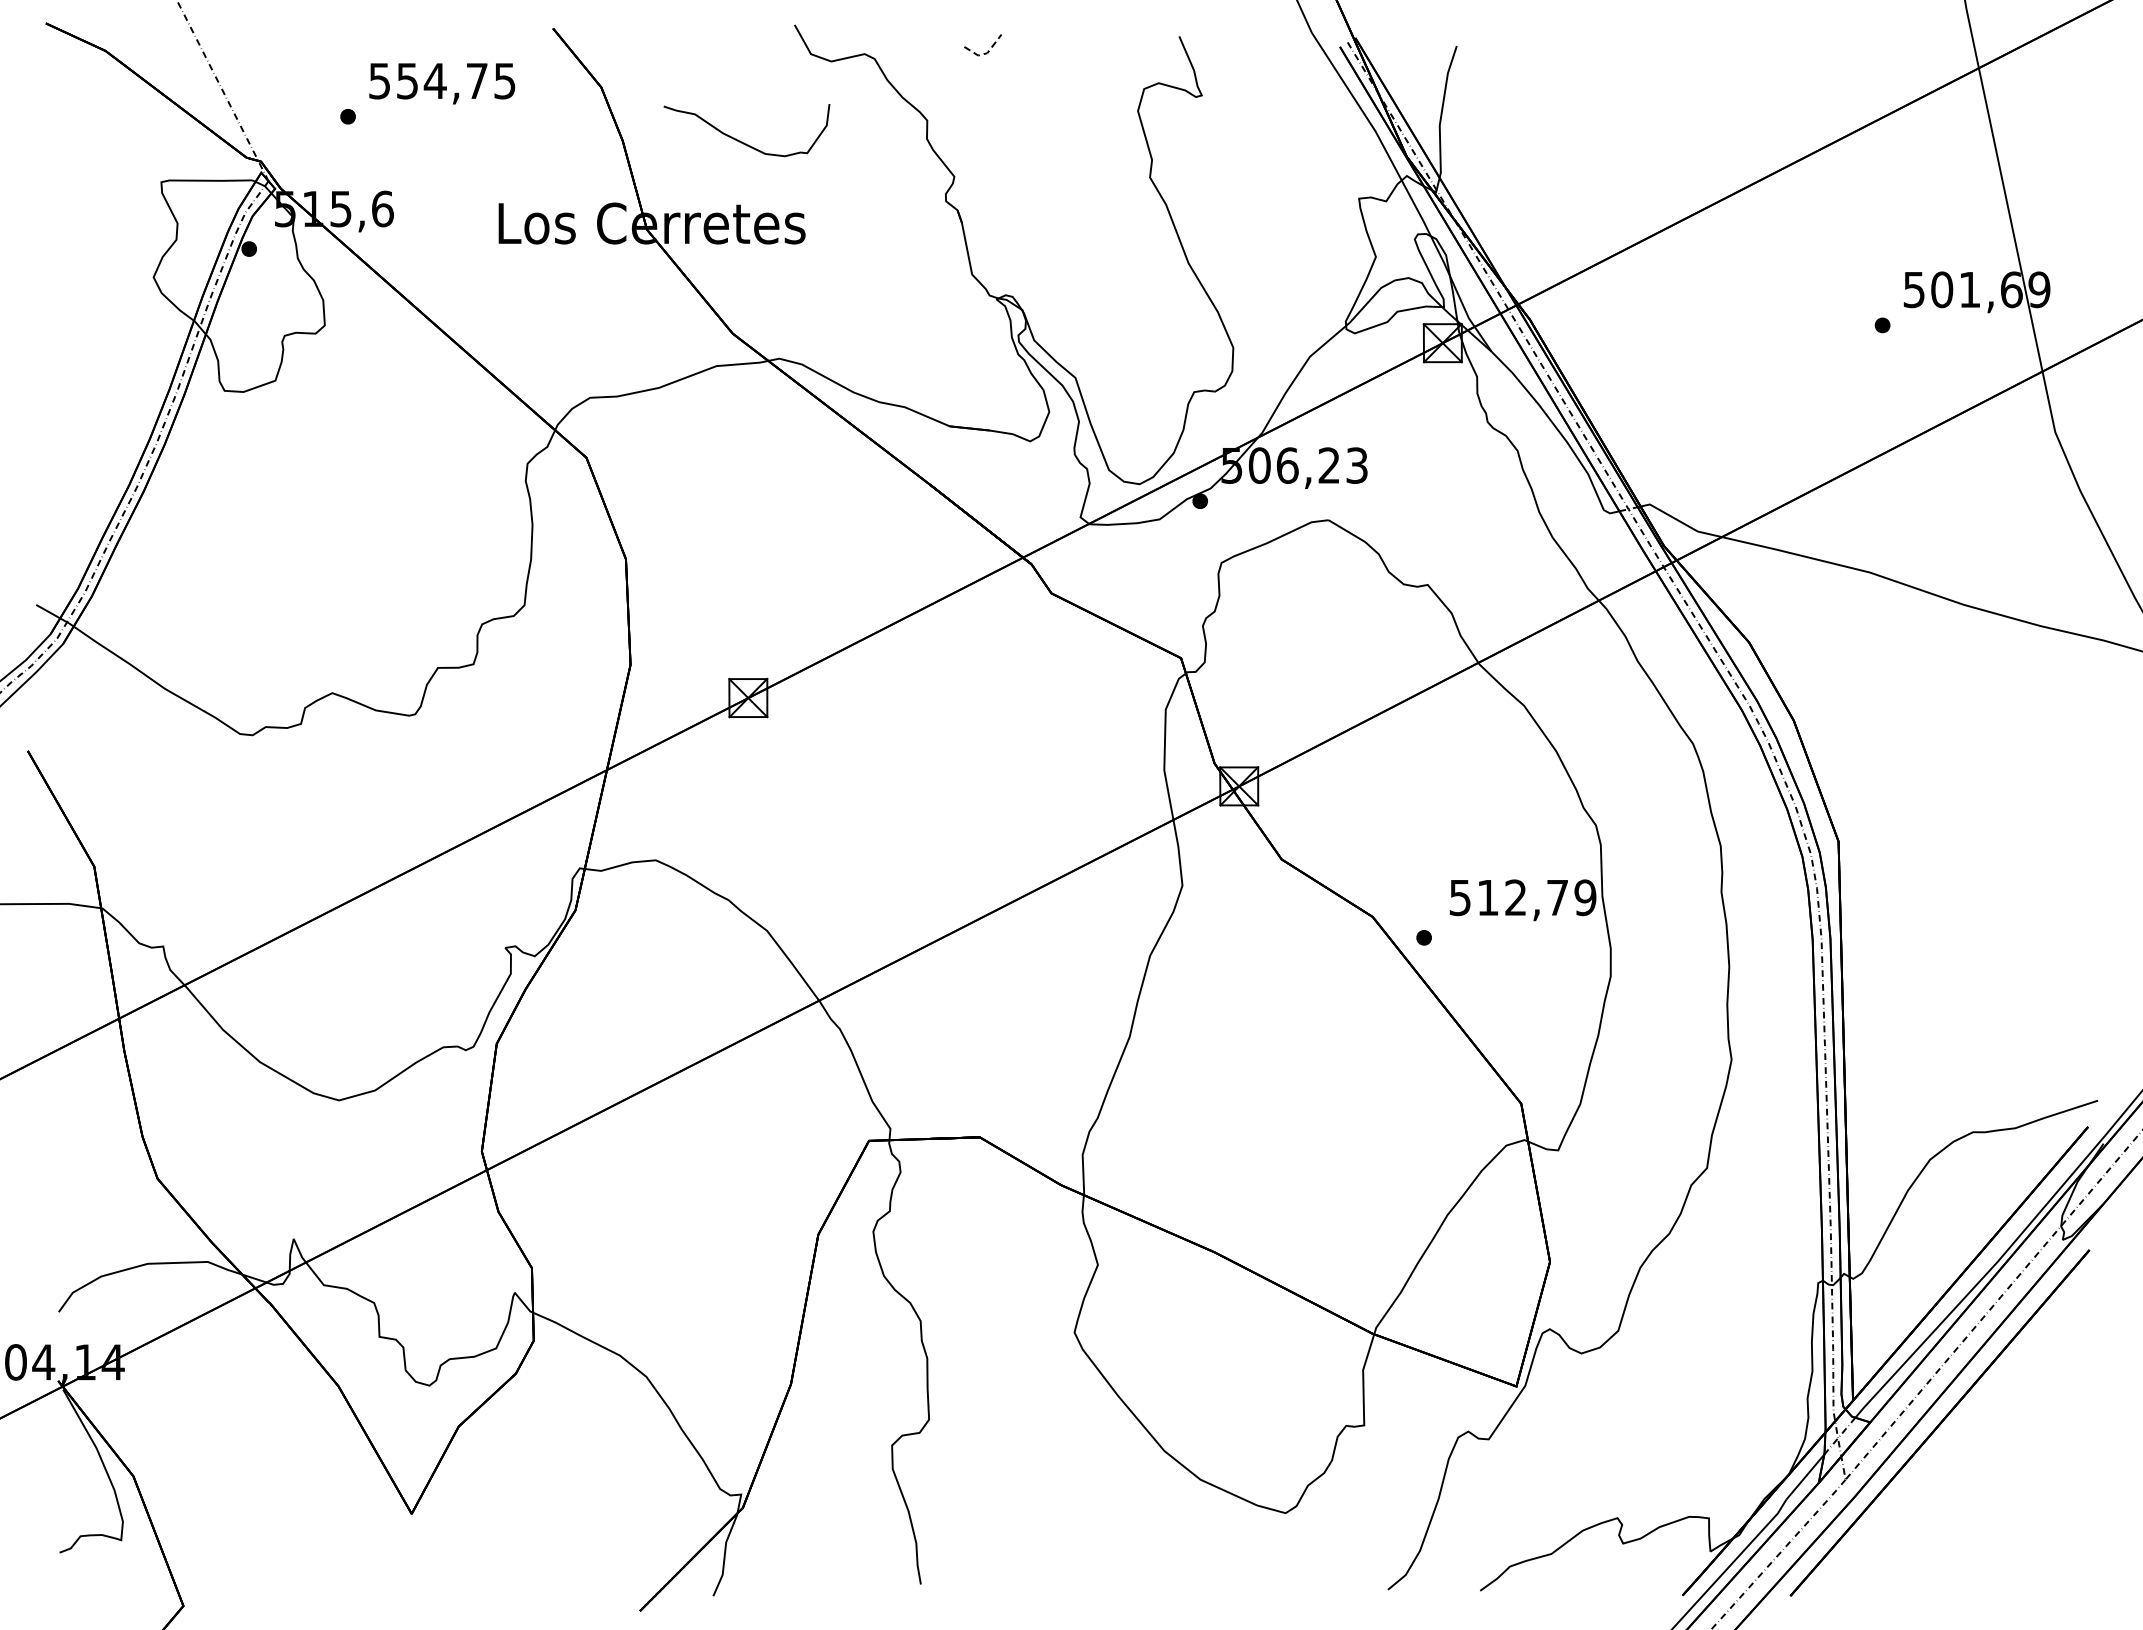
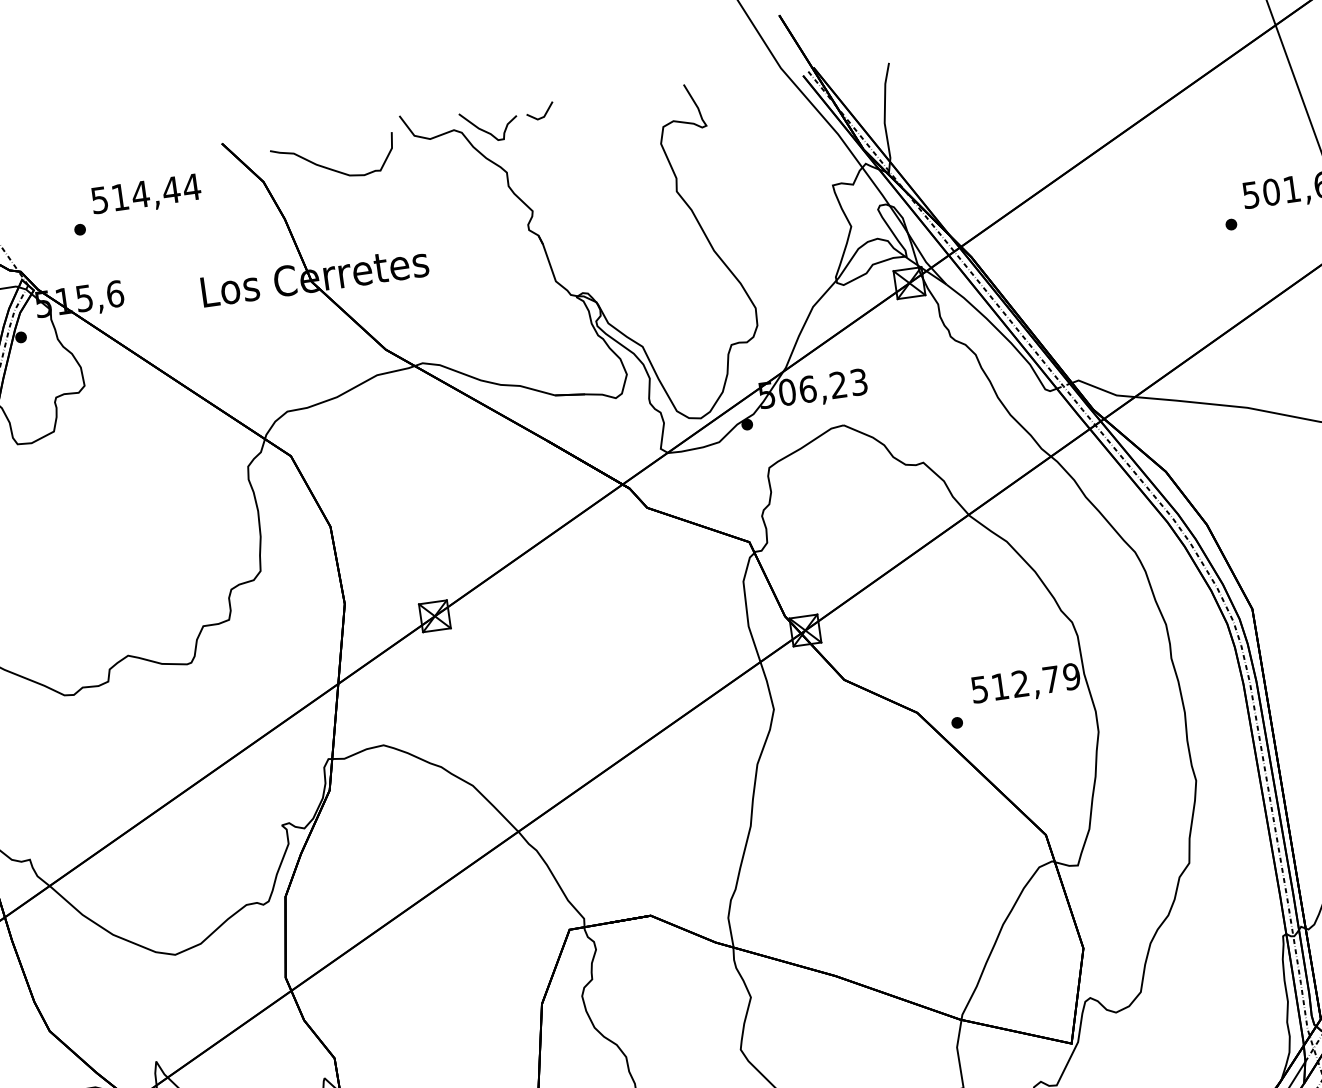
line: (986, 53) -> (543, 117), dashed -> solid
curve: (906, 60) -> (485, 130), added
text: (456, 81) -> (156, 192), 554,75 -> 514,44
curve: (740, 140) -> (330, 168), moved

